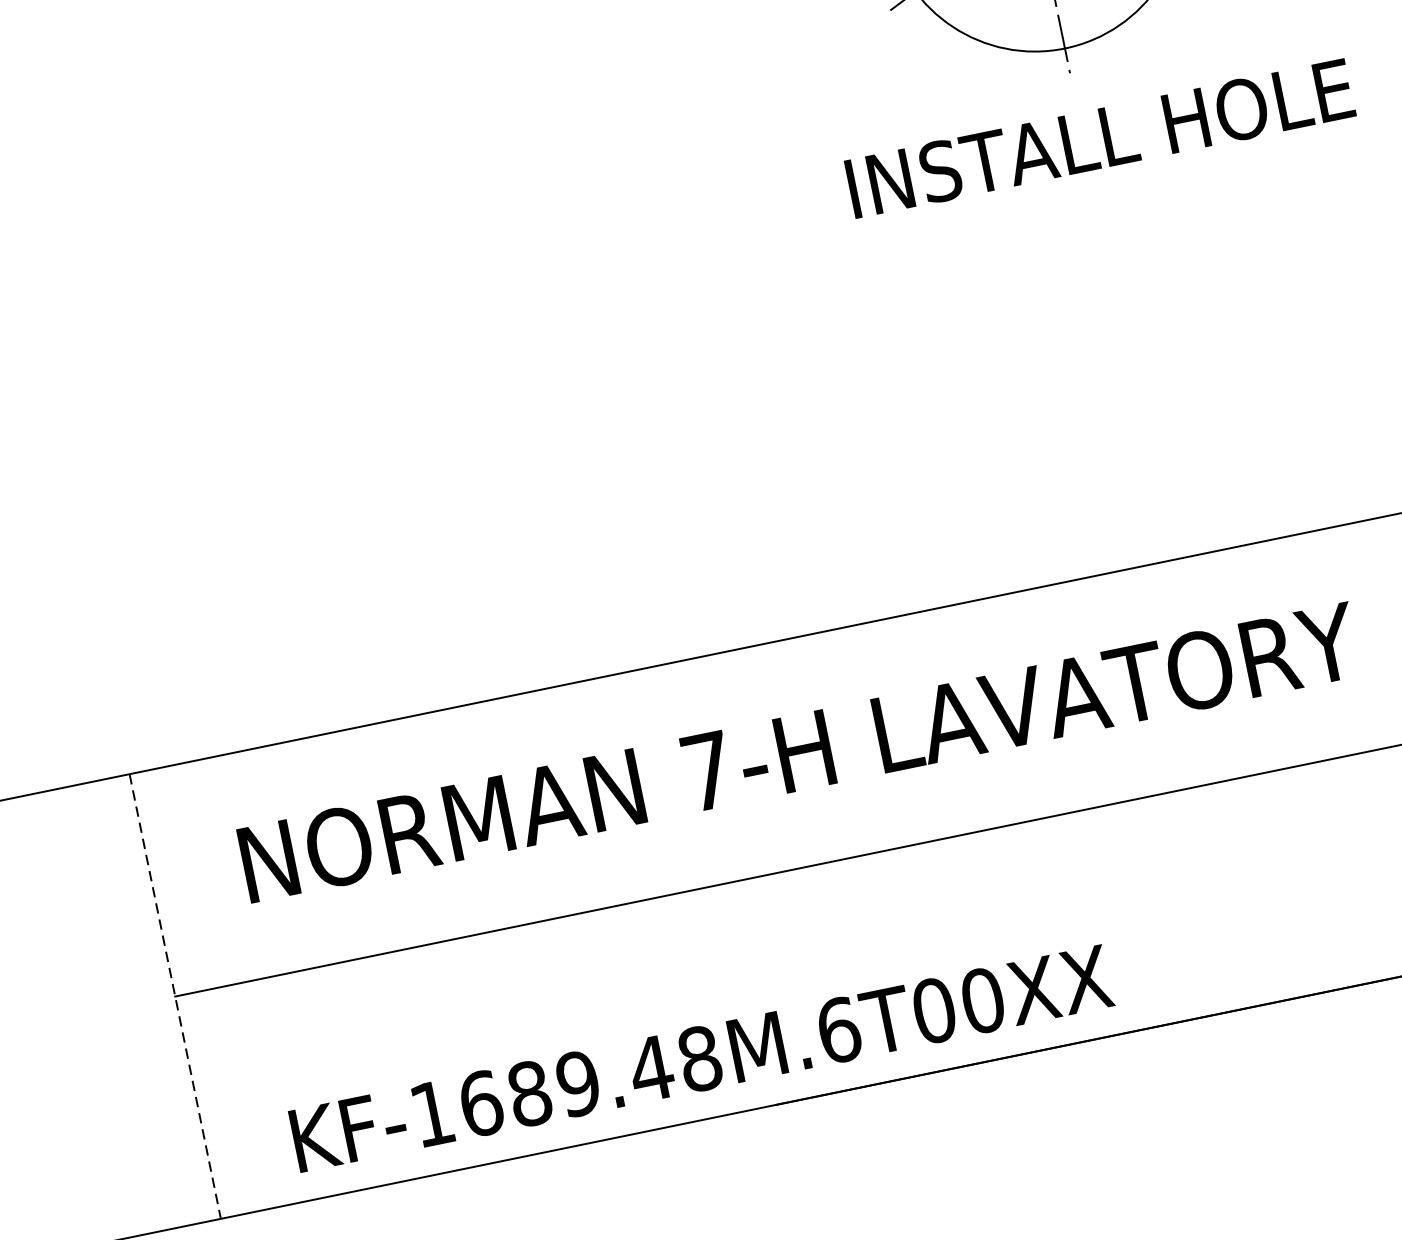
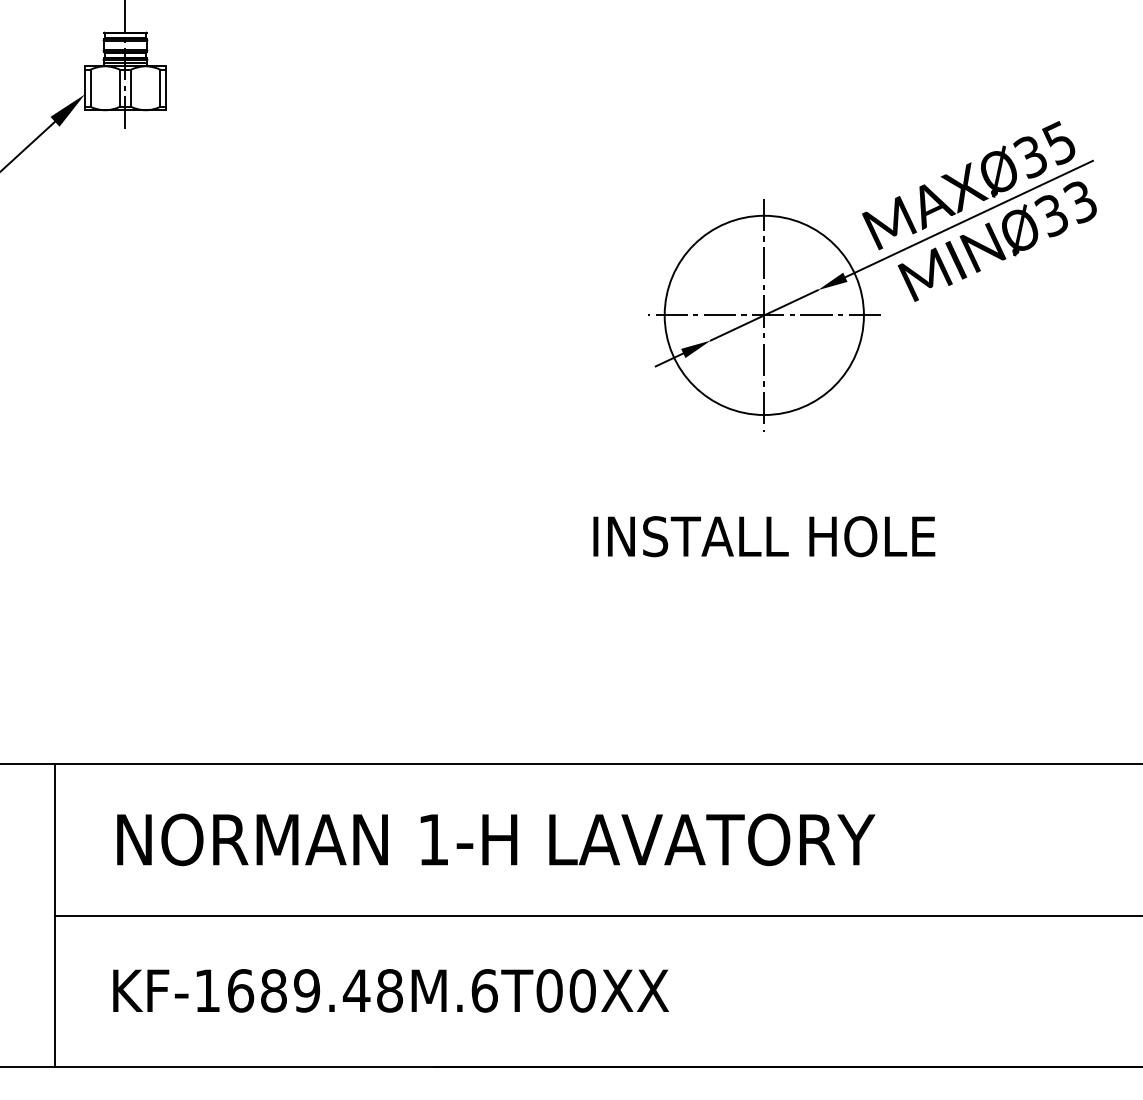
text: (1100, 138) -> (764, 536), moved
text: (707, 770) -> (433, 839), 7-H -> 1-H
line: (175, 996) -> (55, 915), dashed -> solid
text: (700, 1058) -> (390, 990), moved

